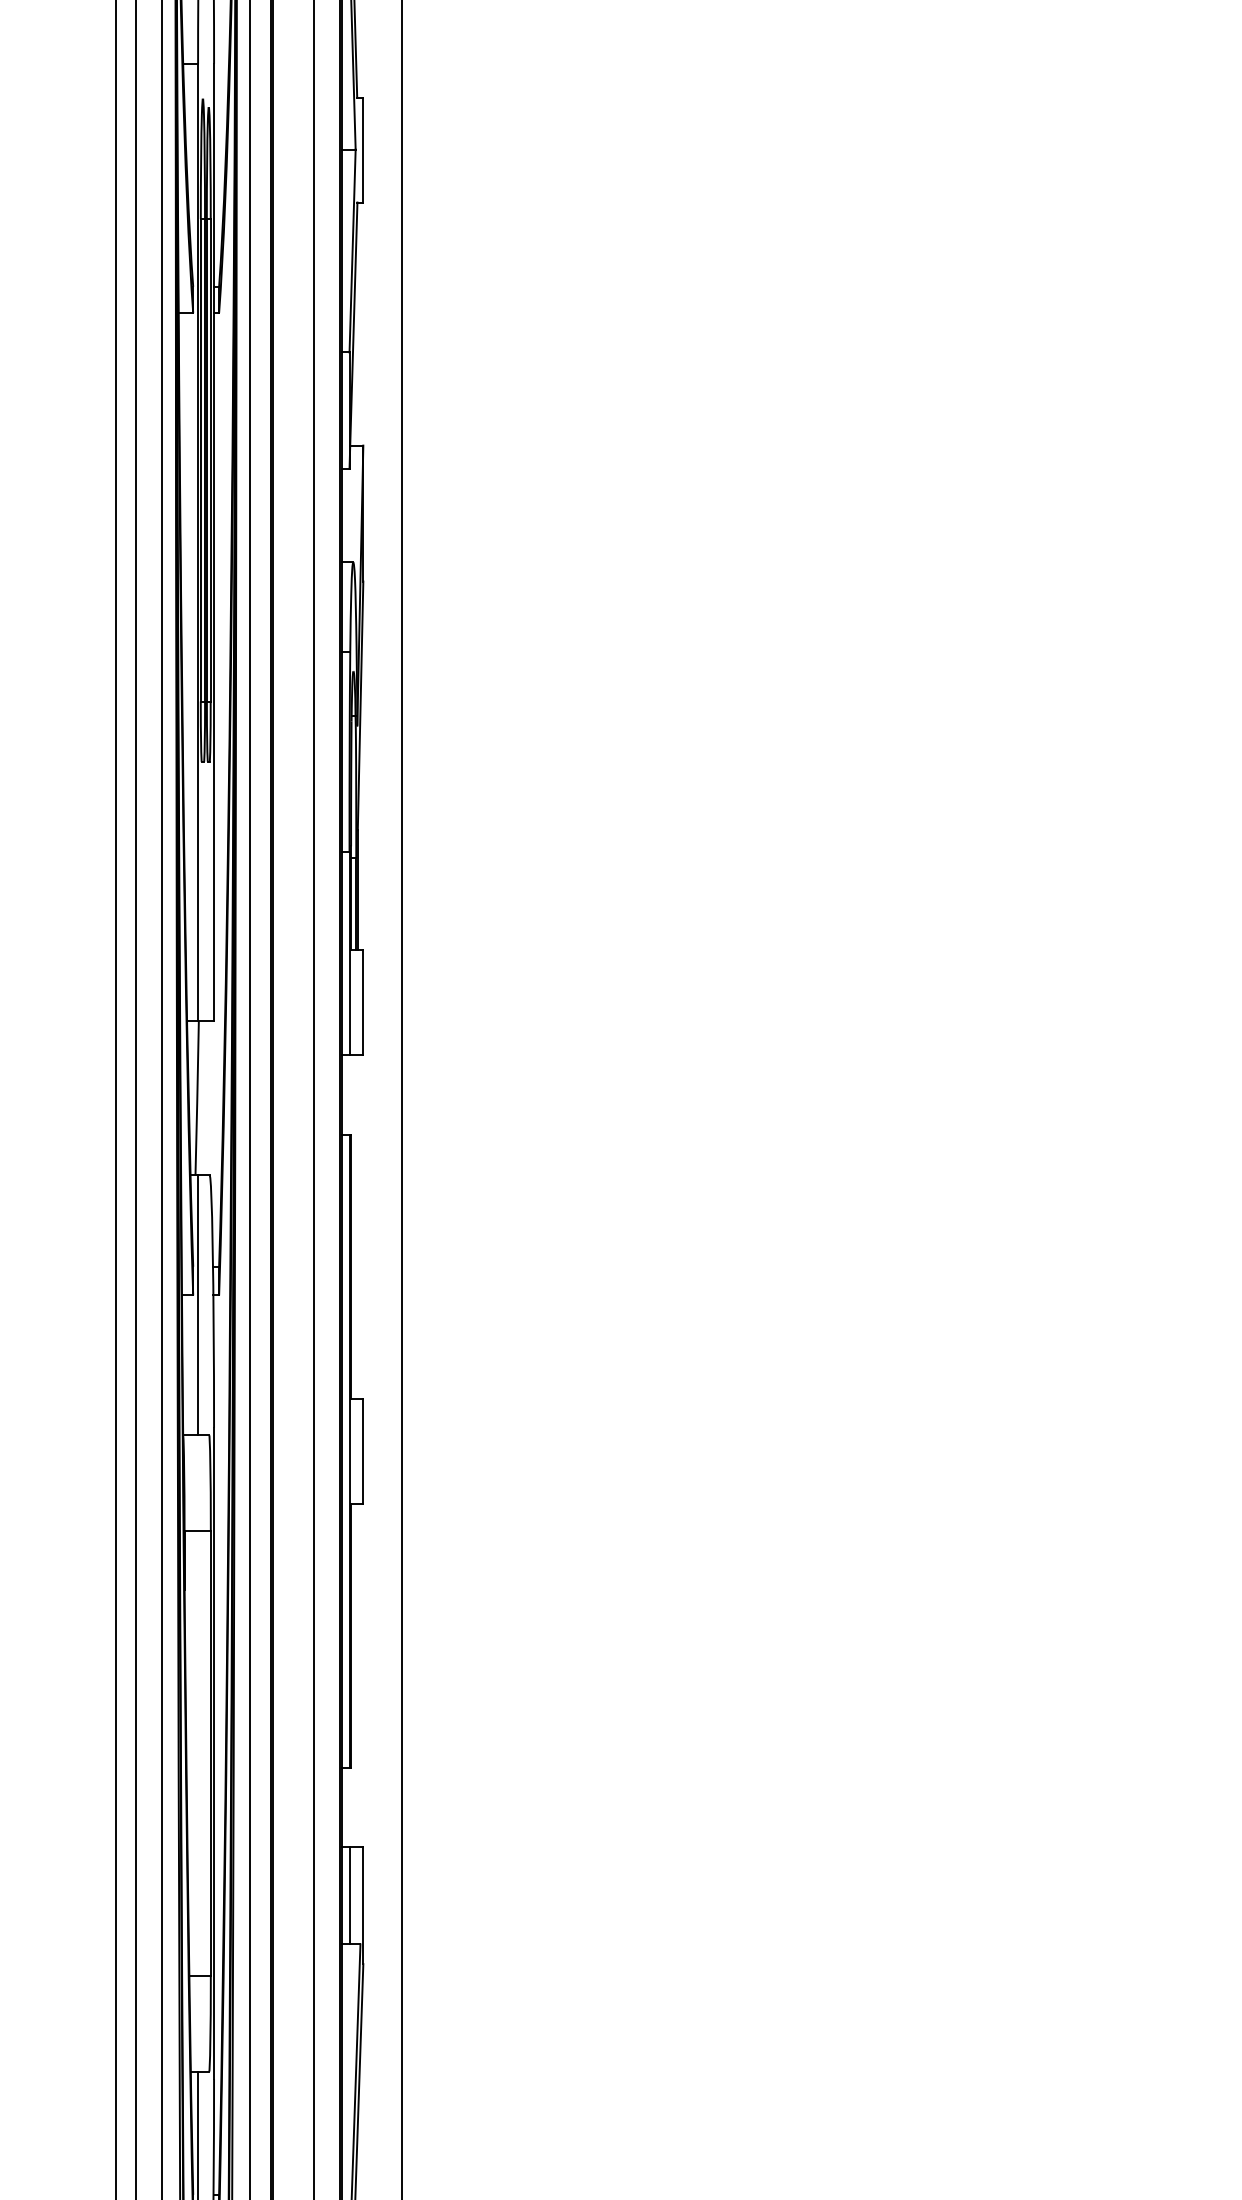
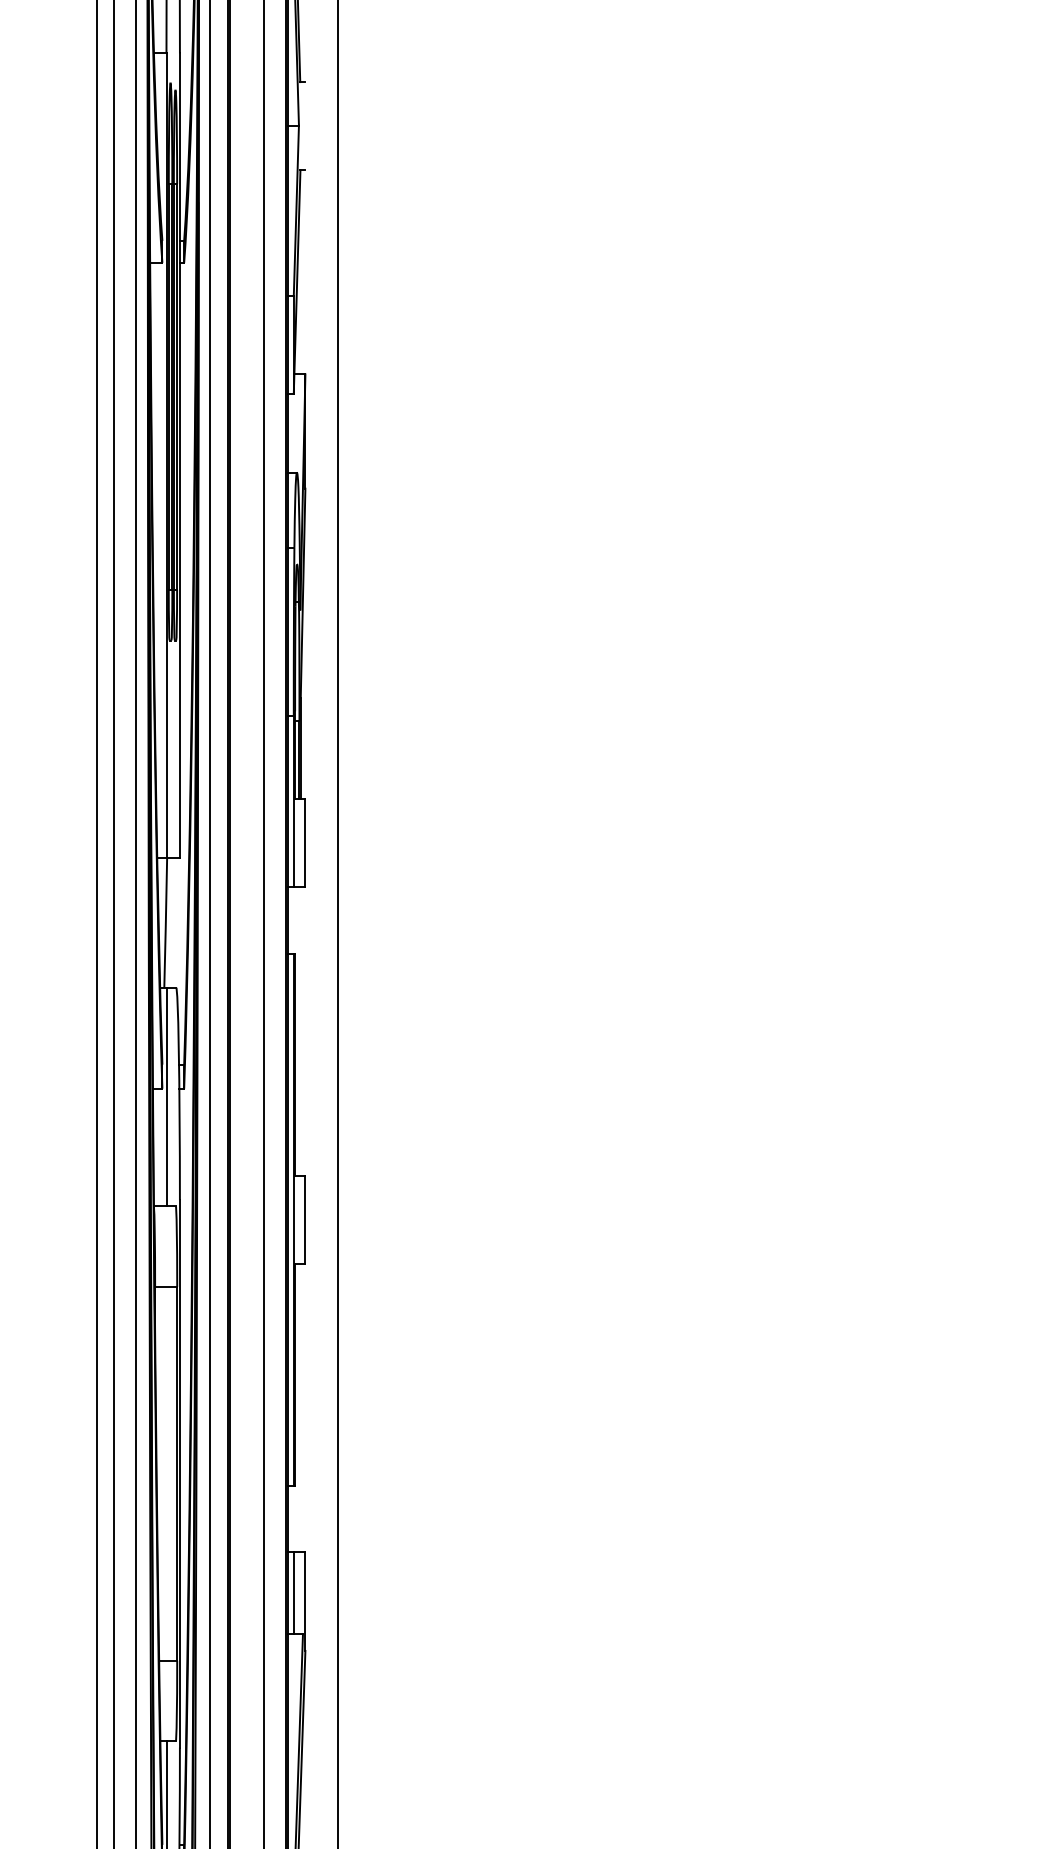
line: (363, 150) -> (305, 126), removed

